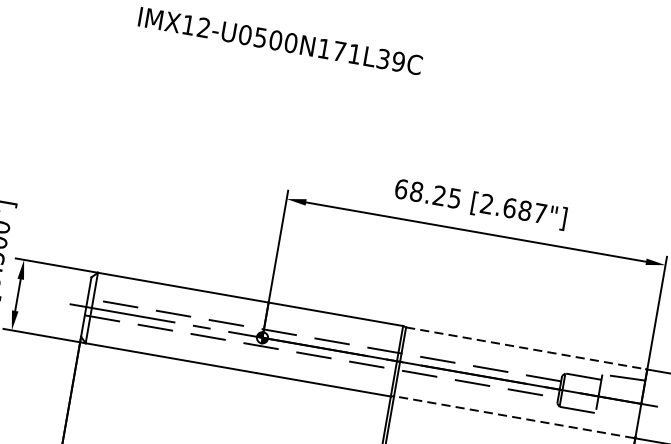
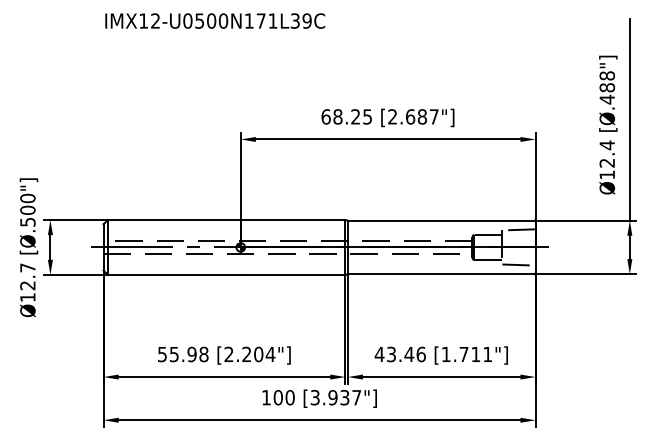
line: (526, 348) -> (441, 220), dashed -> solid
line: (513, 417) -> (440, 274), dashed -> solid
line: (615, 421) -> (518, 264), added

